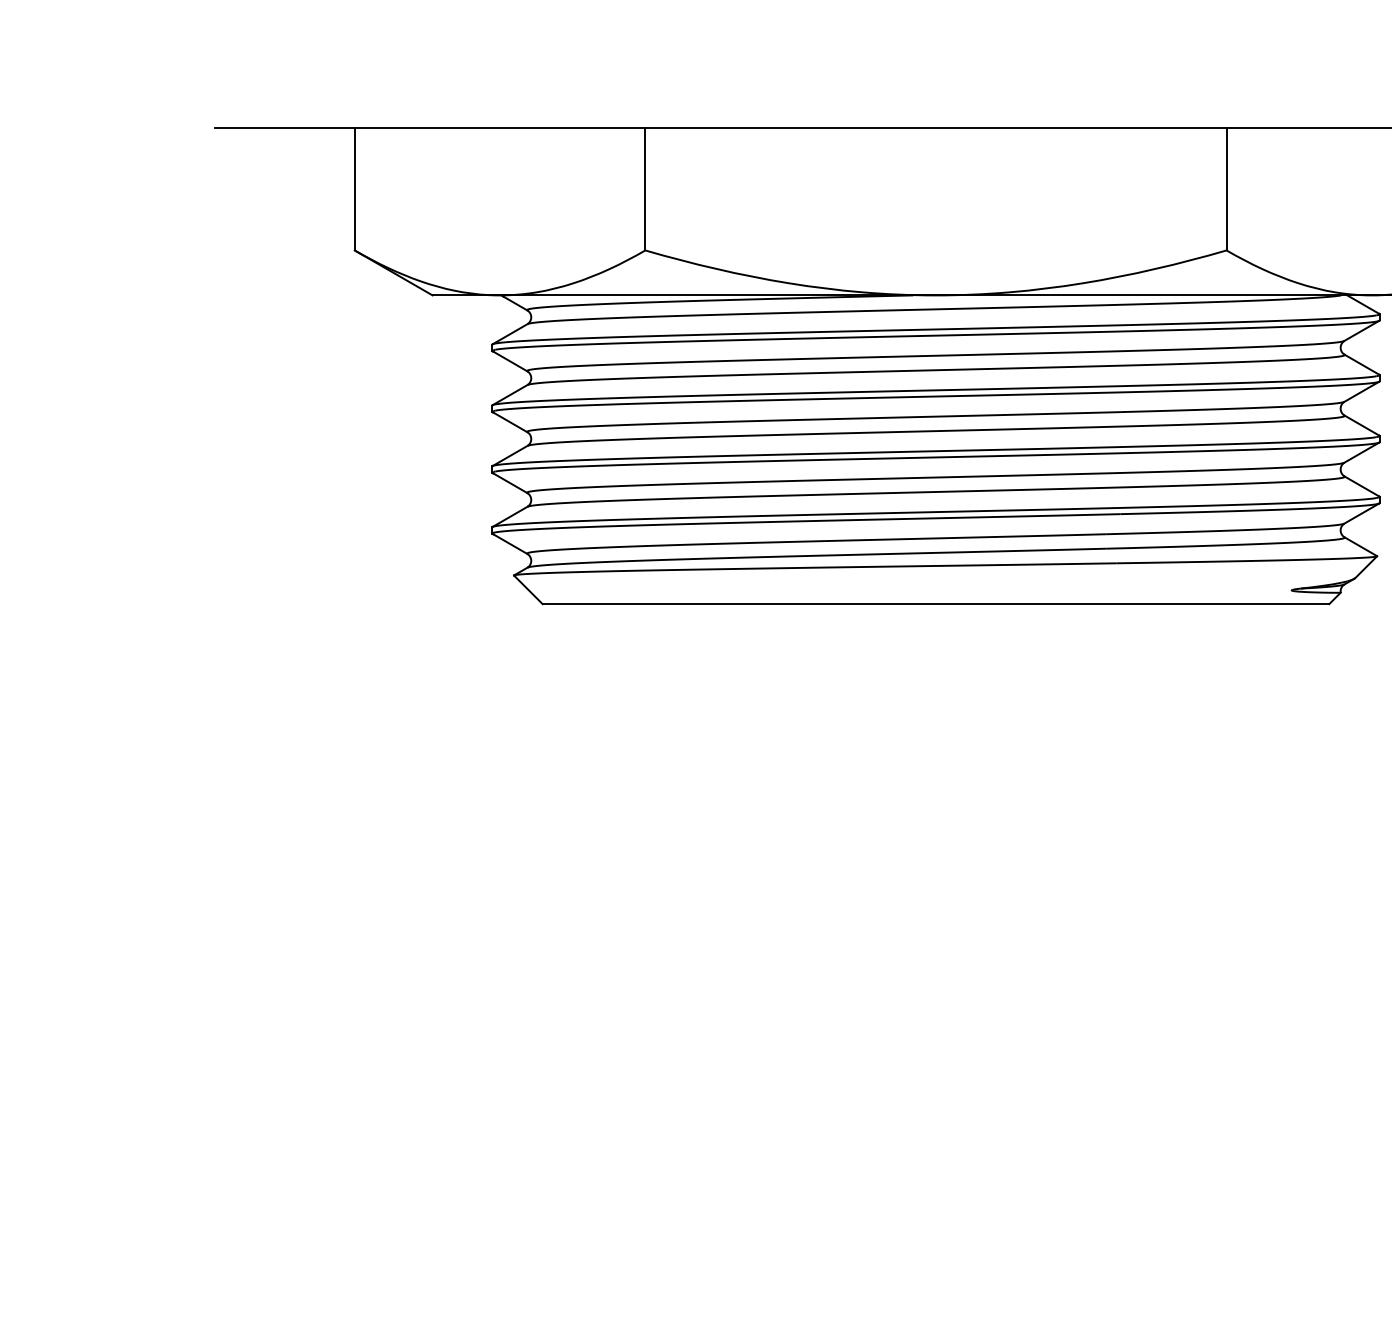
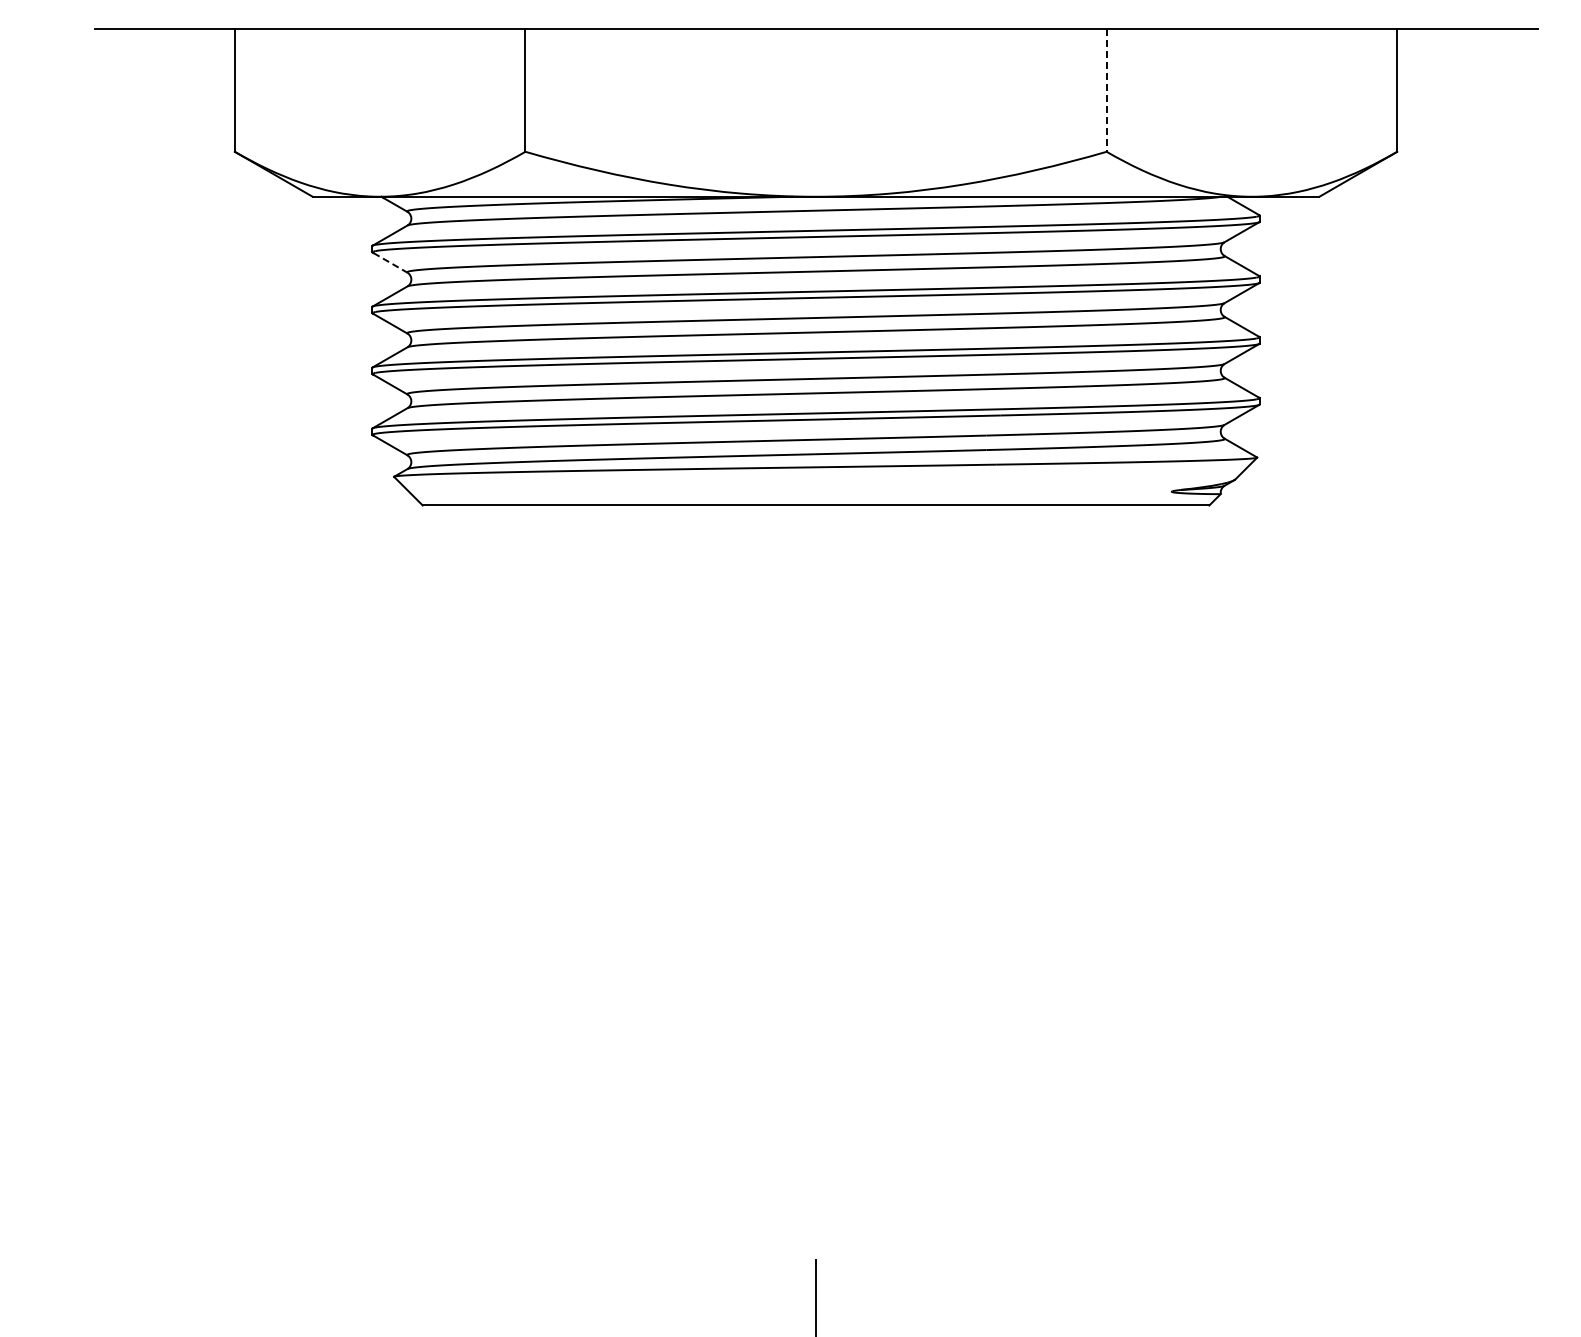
line: (1226, 189) -> (1106, 90), solid -> dashed
line: (510, 361) -> (390, 262), solid -> dashed

